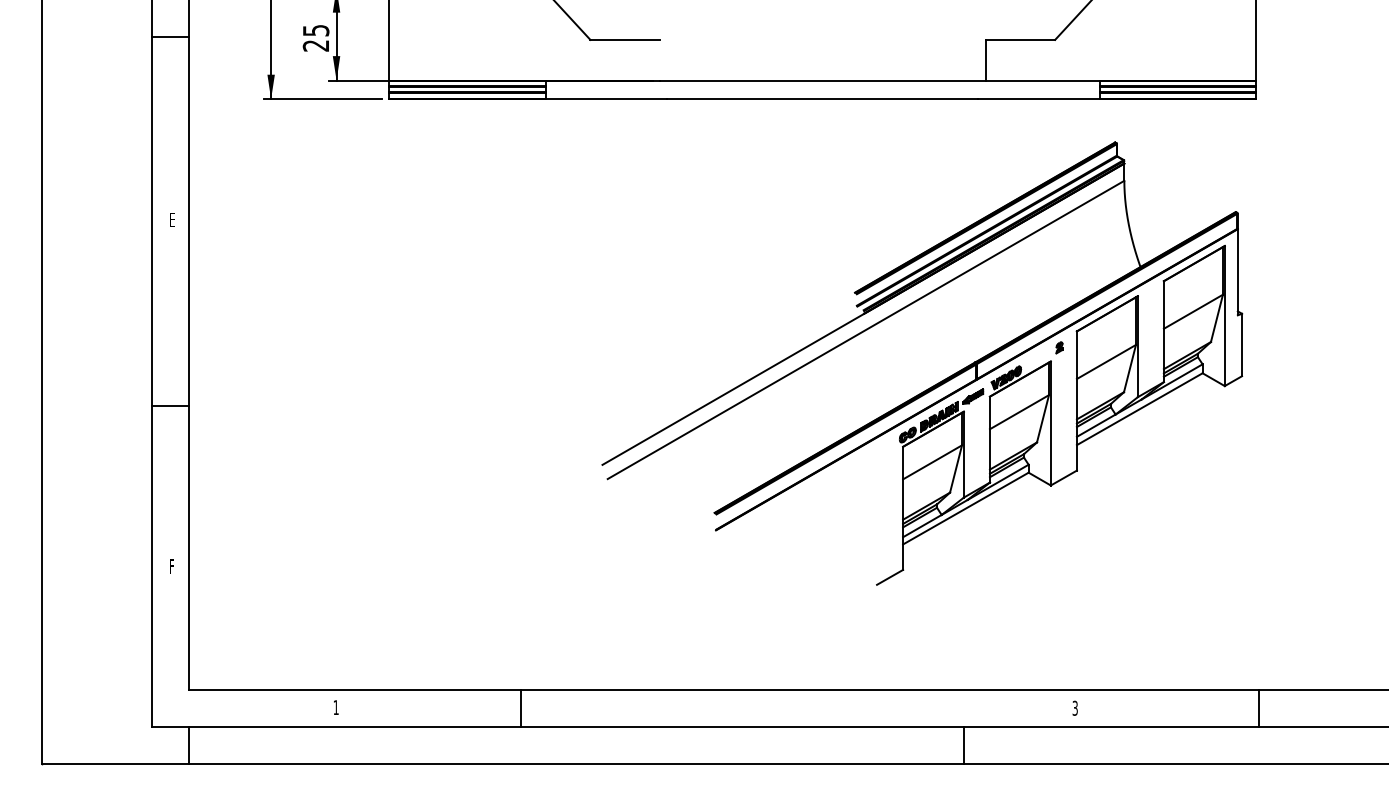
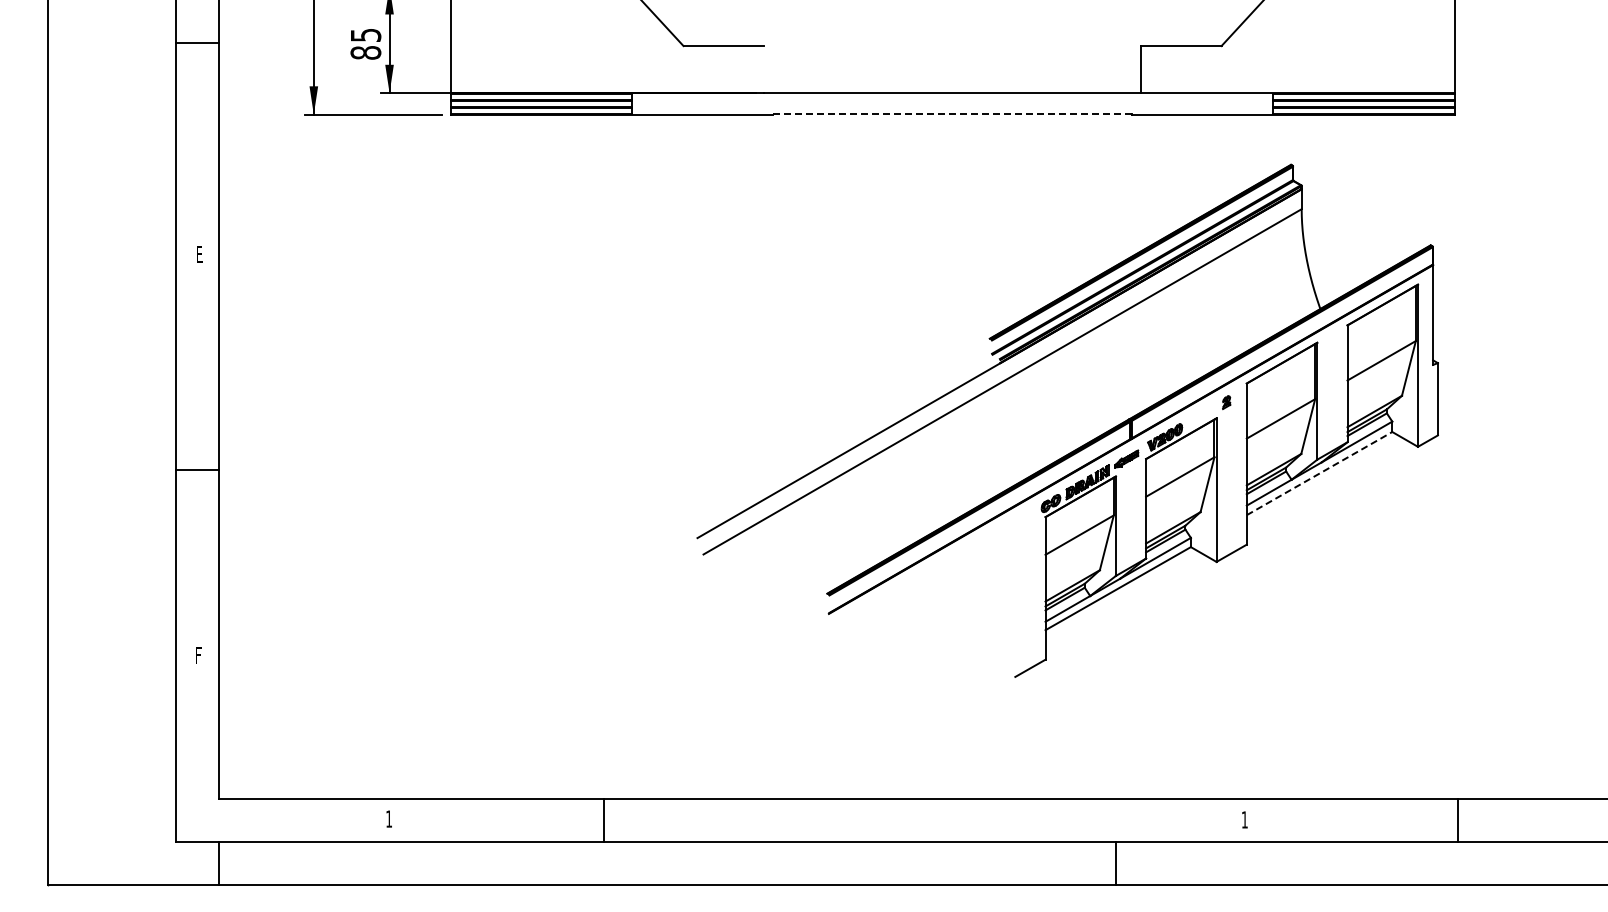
text: (315, 45) -> (365, 52), 25 -> 85
line: (822, 99) -> (952, 114), solid -> dashed
line: (1139, 409) -> (1319, 473), solid -> dashed
text: (1074, 707) -> (1244, 819), 3 -> 1

